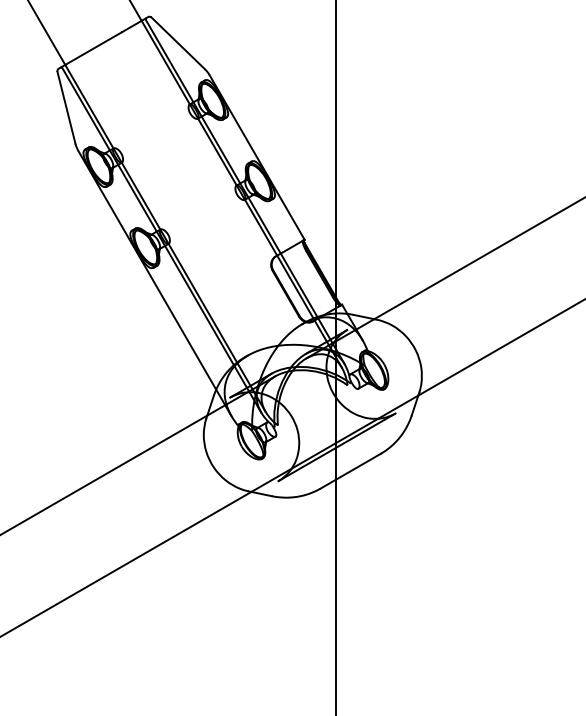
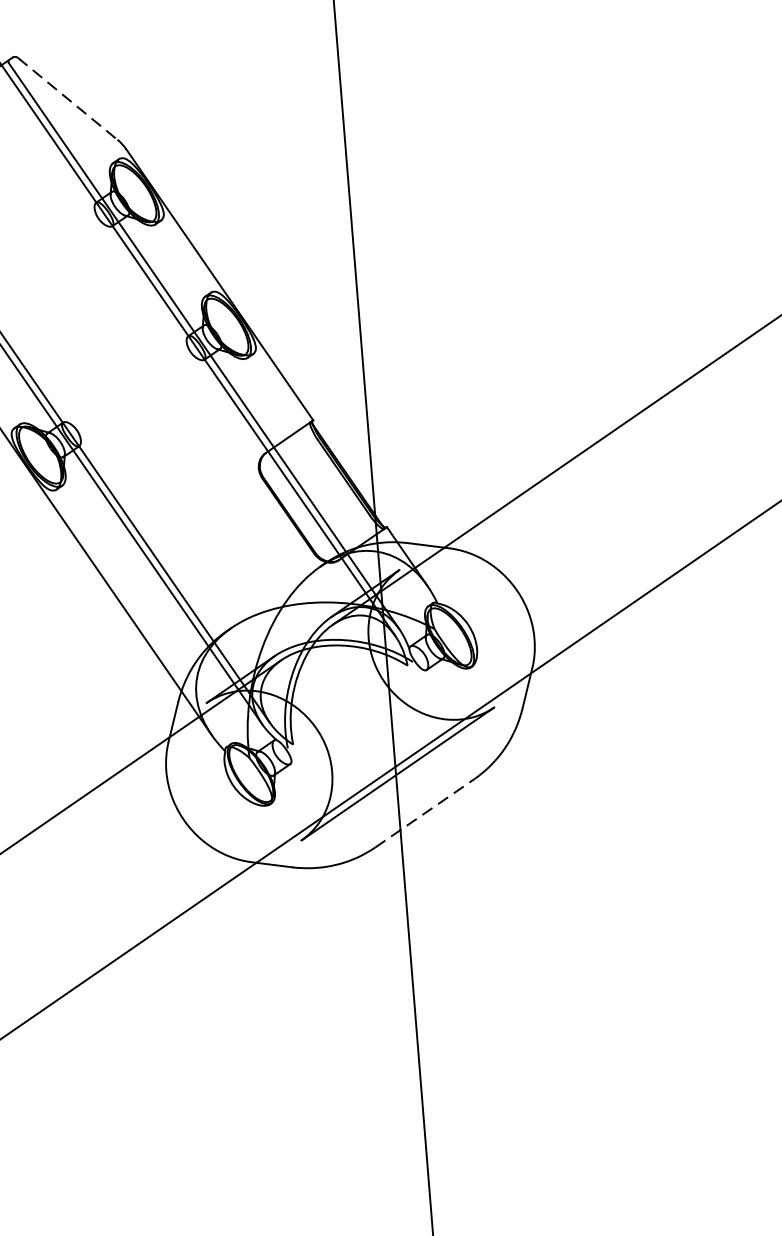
line: (178, 43) -> (68, 99), solid -> dashed
line: (350, 471) -> (424, 813), solid -> dashed

